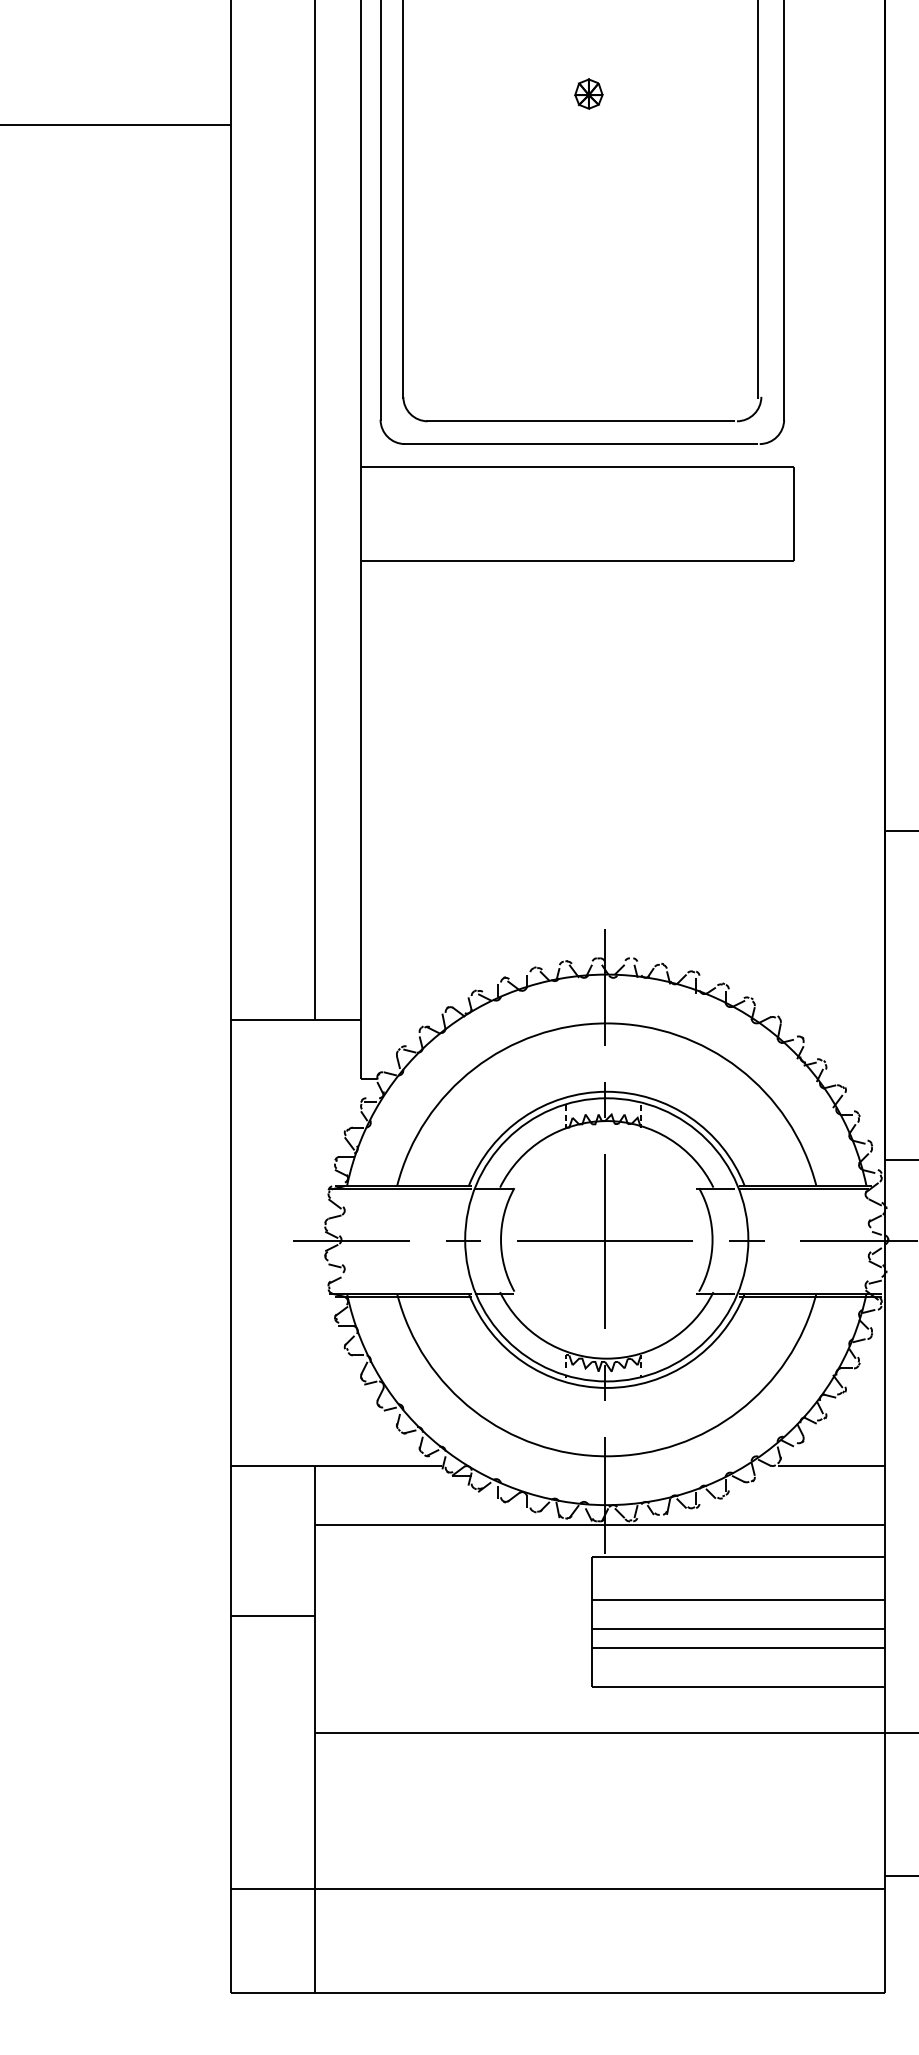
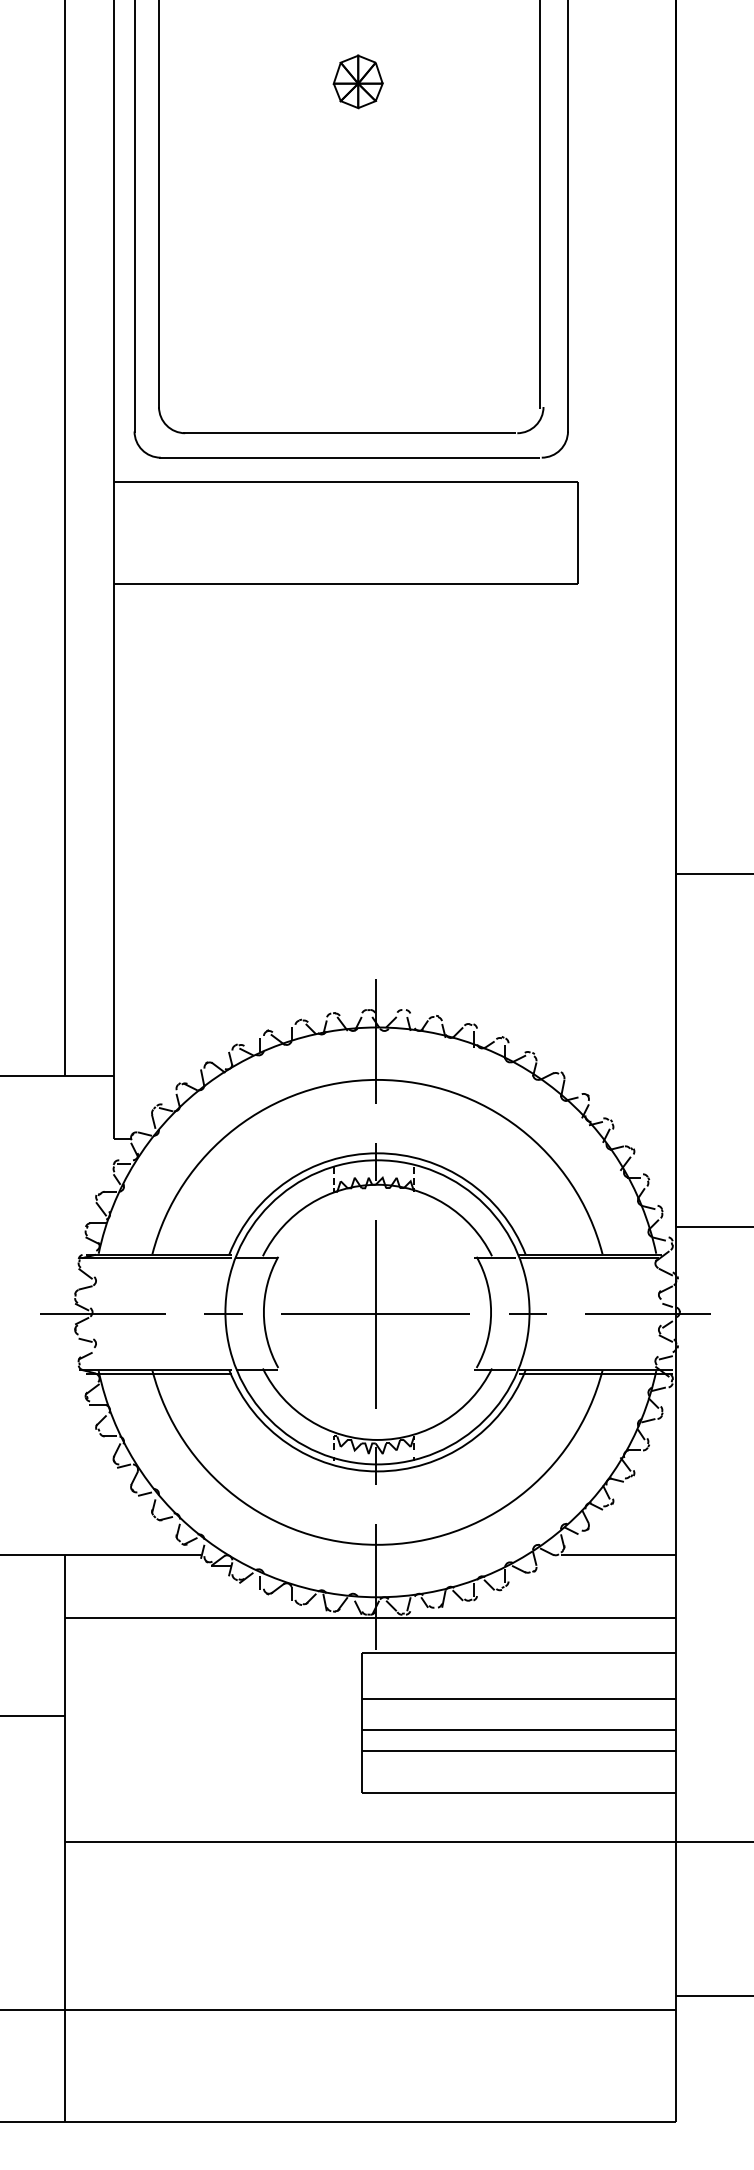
part: (588, 93) -> (357, 81), size x1.67

